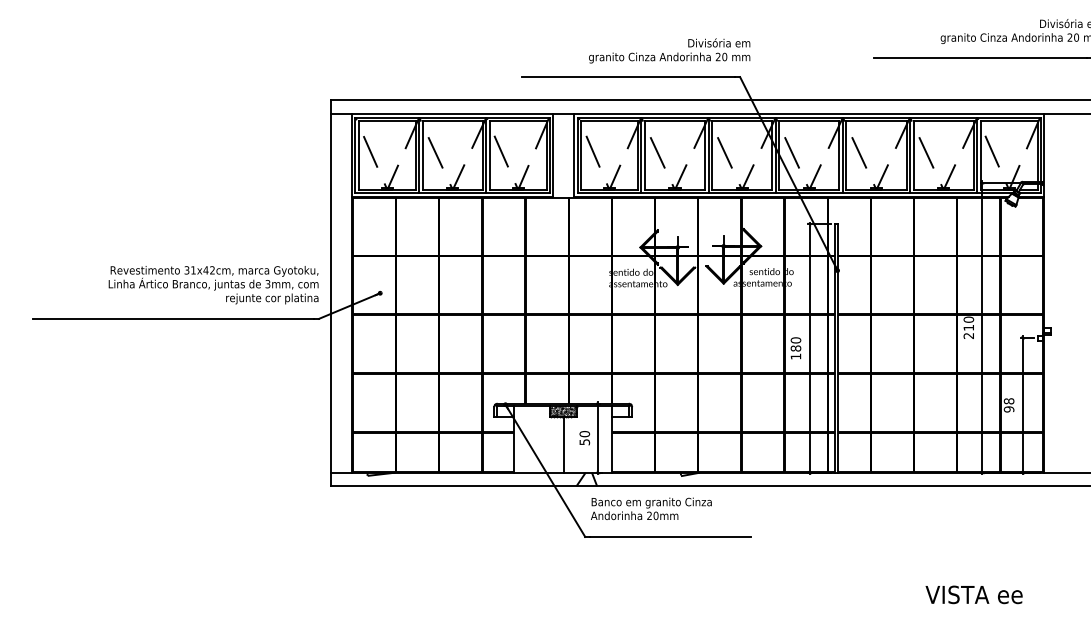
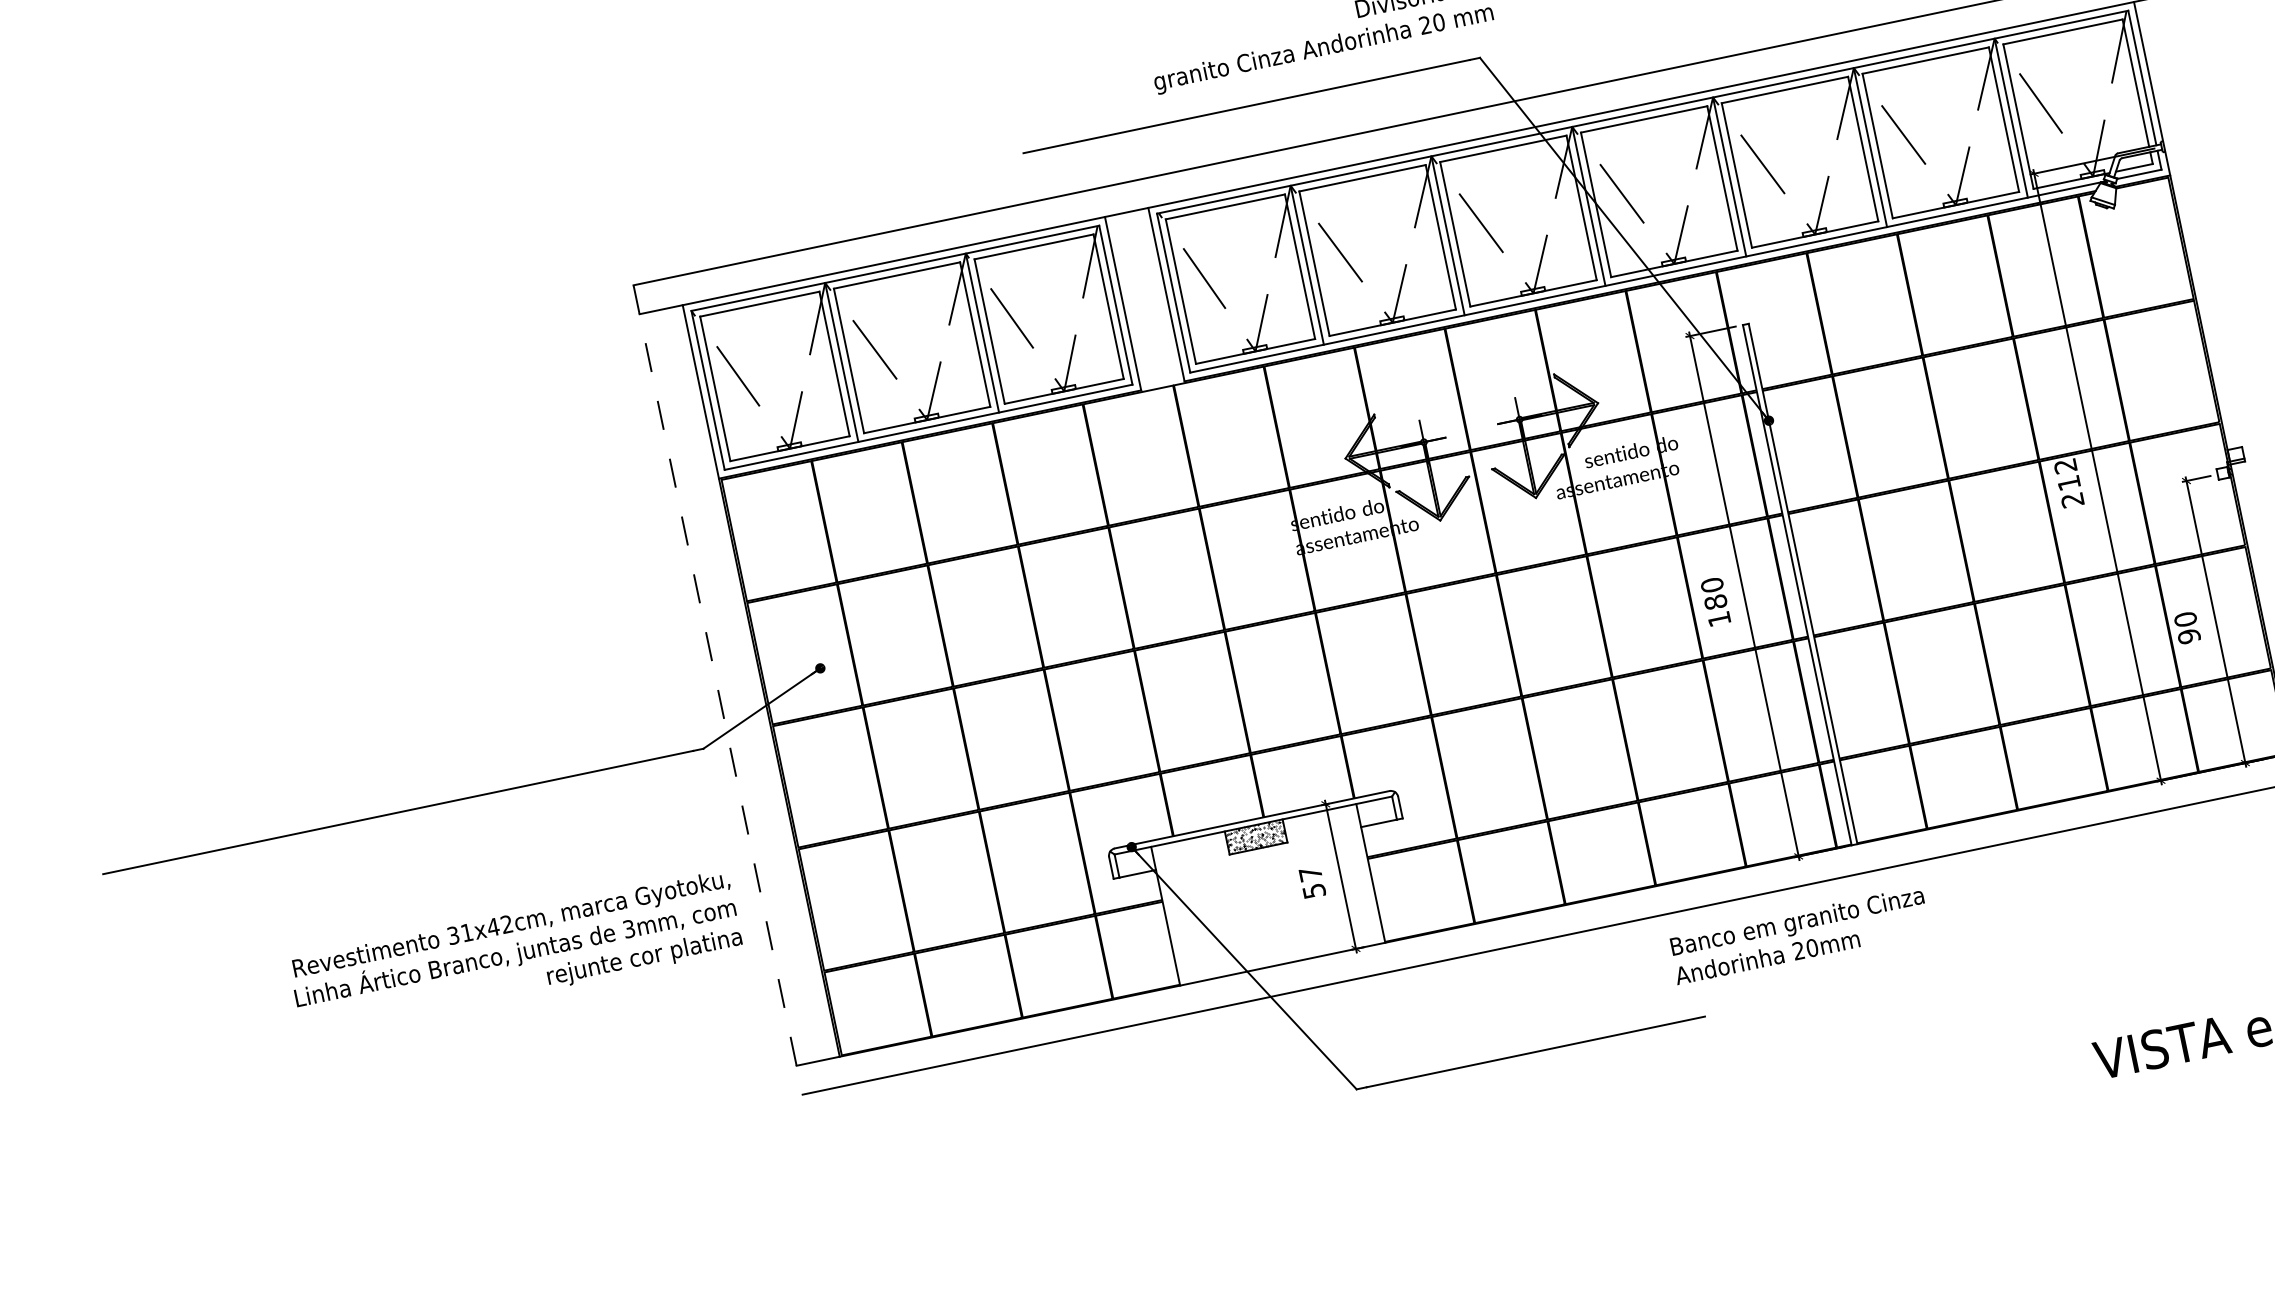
text: (213, 285) -> (515, 955), moved
line: (331, 293) -> (718, 690), solid -> dashed
text: (968, 319) -> (2064, 465), 210 -> 212
text: (1009, 401) -> (2186, 619), 98 -> 90
text: (584, 434) -> (1310, 874), 50 -> 57
line: (563, 444) -> (1270, 905), removed
hatch: (533, 479) -> (1223, 991), removed
text: (651, 508) -> (1799, 934), moved

